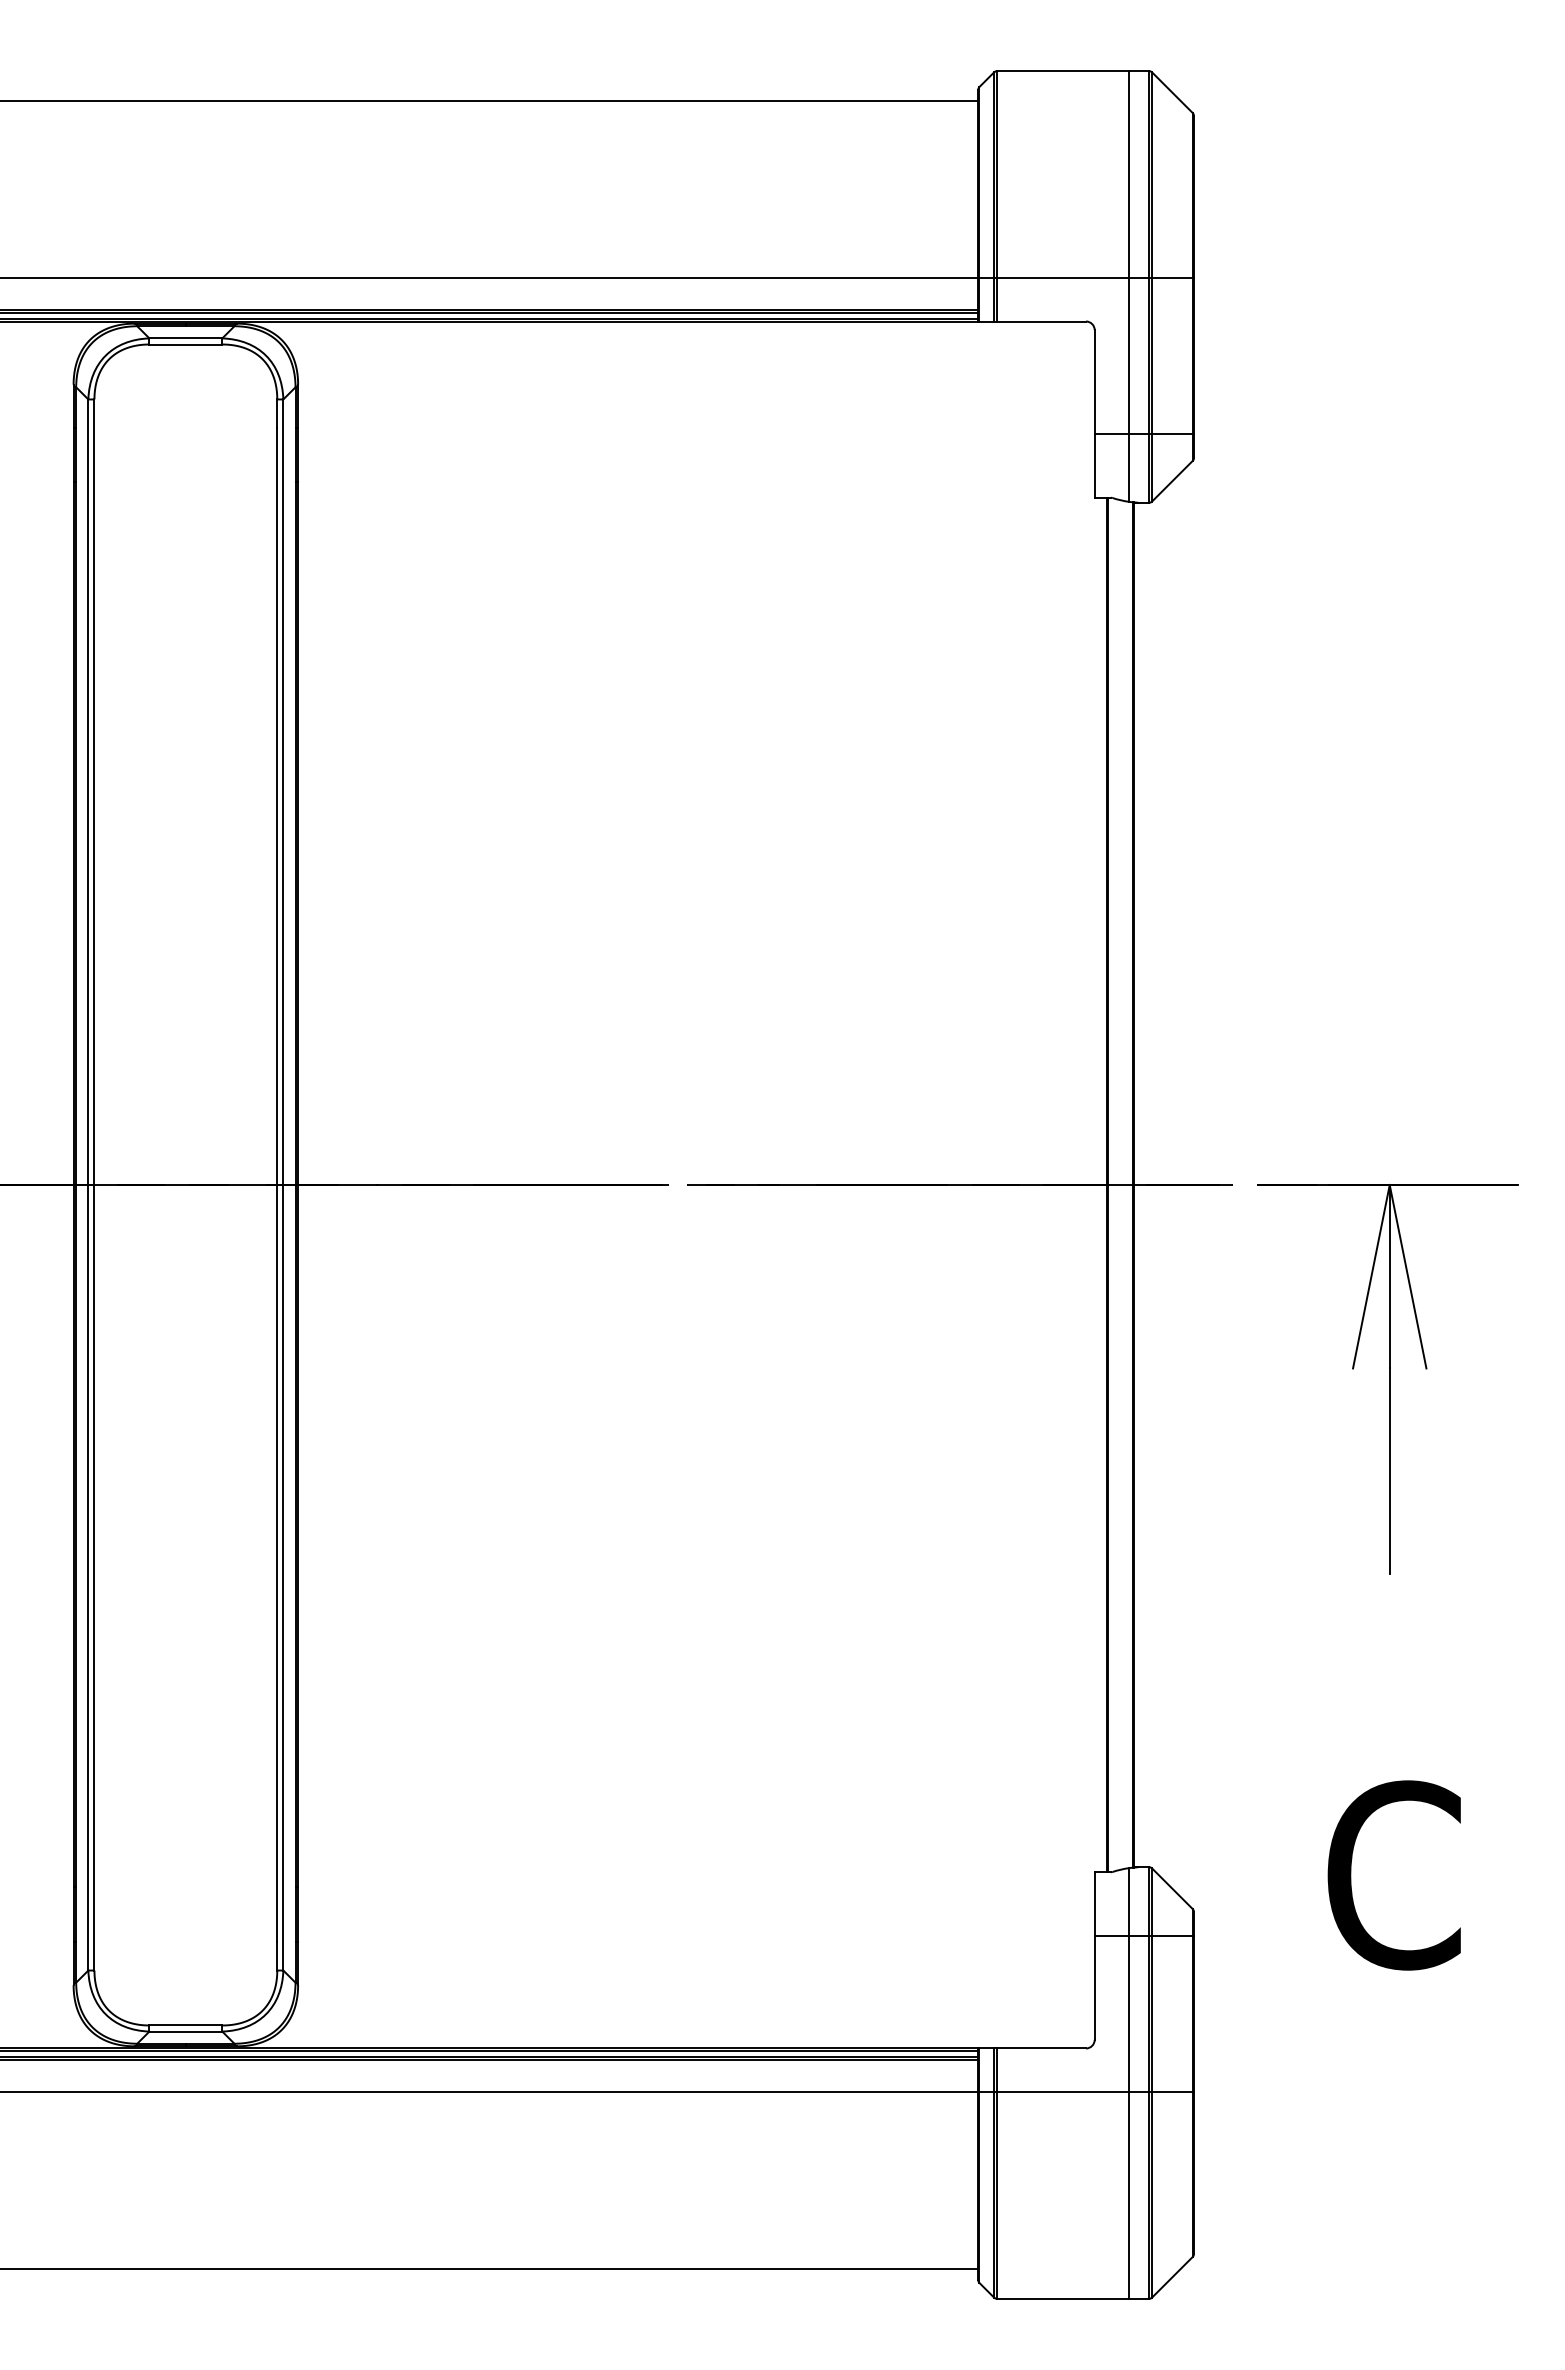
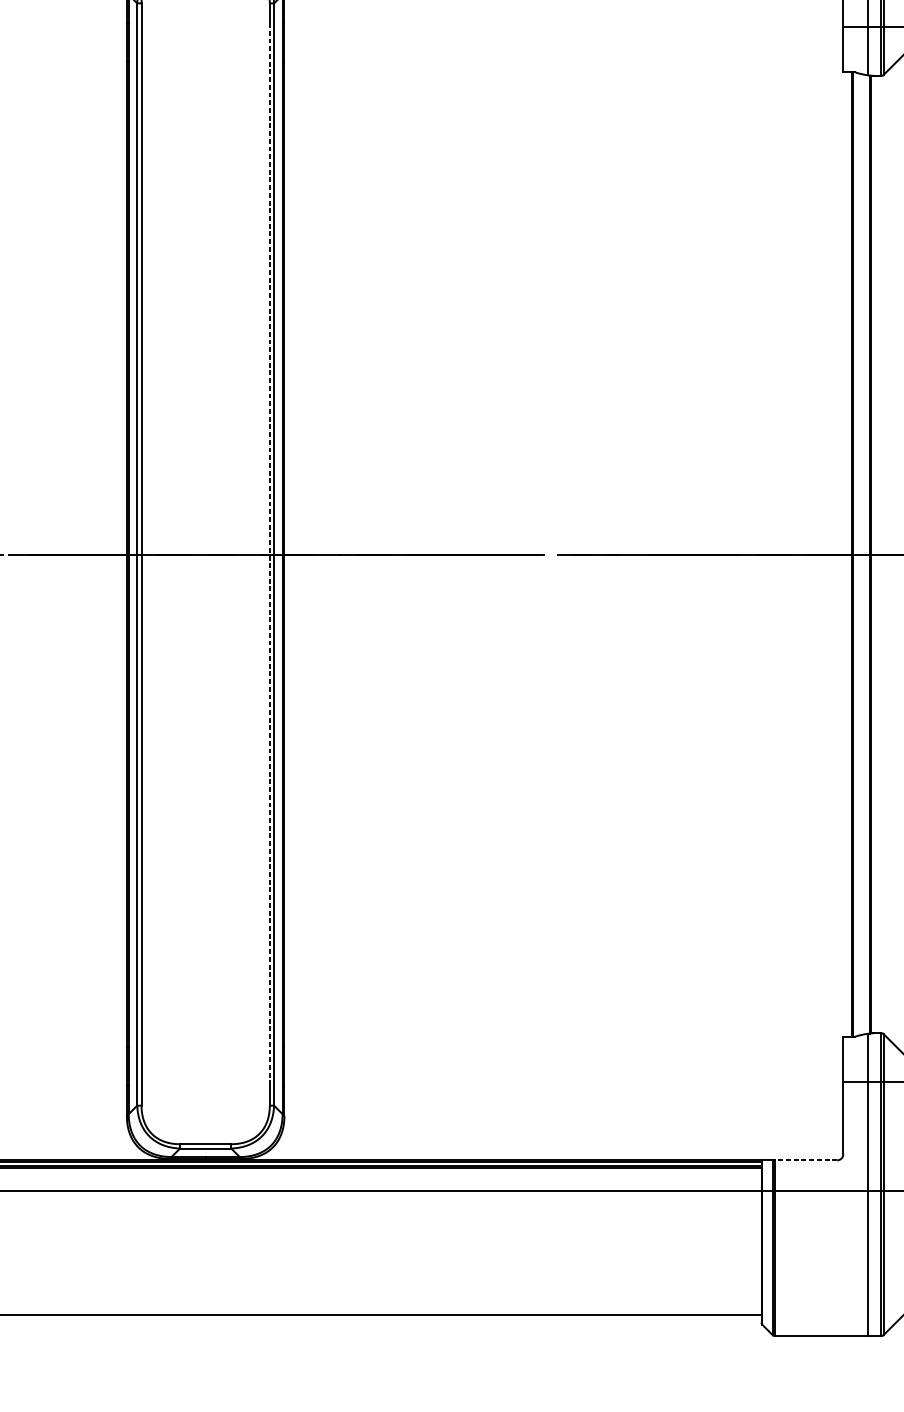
line: (277, 1185) -> (269, 554), solid -> dashed
line: (1041, 2048) -> (805, 1160), solid -> dashed

